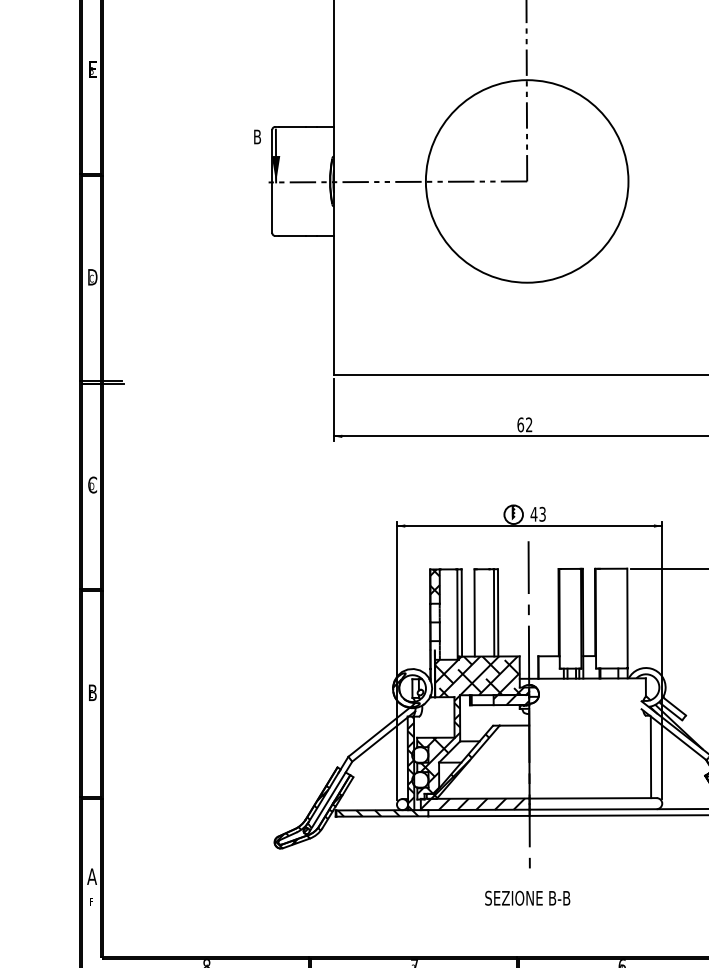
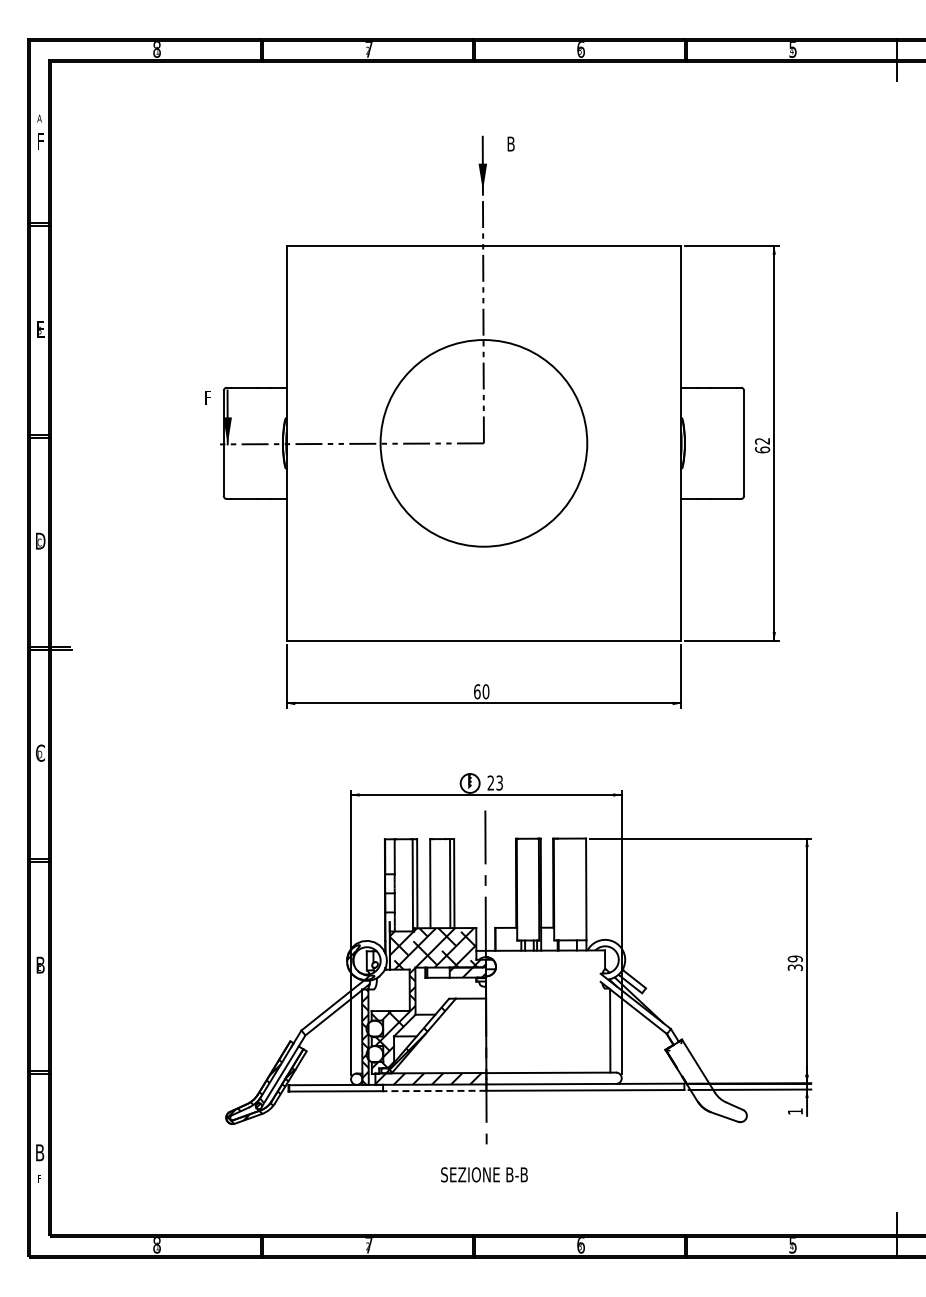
text: (257, 136) -> (208, 397), B -> F
text: (528, 424) -> (485, 691), 62 -> 60
text: (533, 513) -> (490, 782), 43 -> 23
hatch: (434, 582) -> (389, 852), removed
hatch: (377, 812) -> (331, 1087), removed
line: (478, 815) -> (434, 1090), solid -> dashed
text: (91, 876) -> (39, 1152), A -> B

